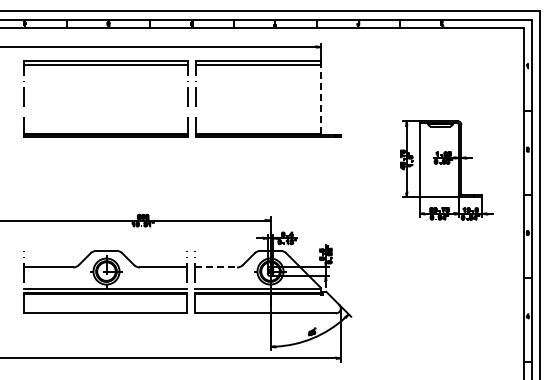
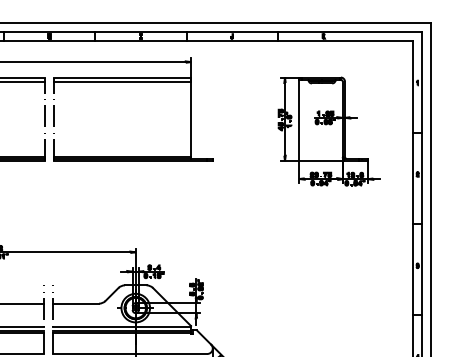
line: (321, 98) -> (191, 118), dashed -> solid
part: (446, 170) -> (328, 131), moved
line: (216, 267) -> (76, 303), dashed -> solid

